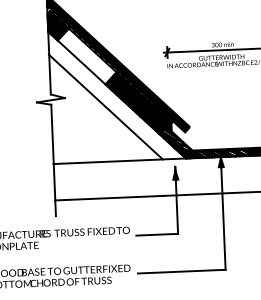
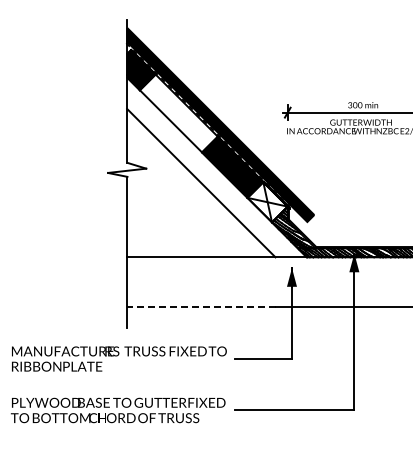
fill: (155, 119) -> (267, 202), removed
line: (109, 197) -> (200, 306), solid -> dashed

